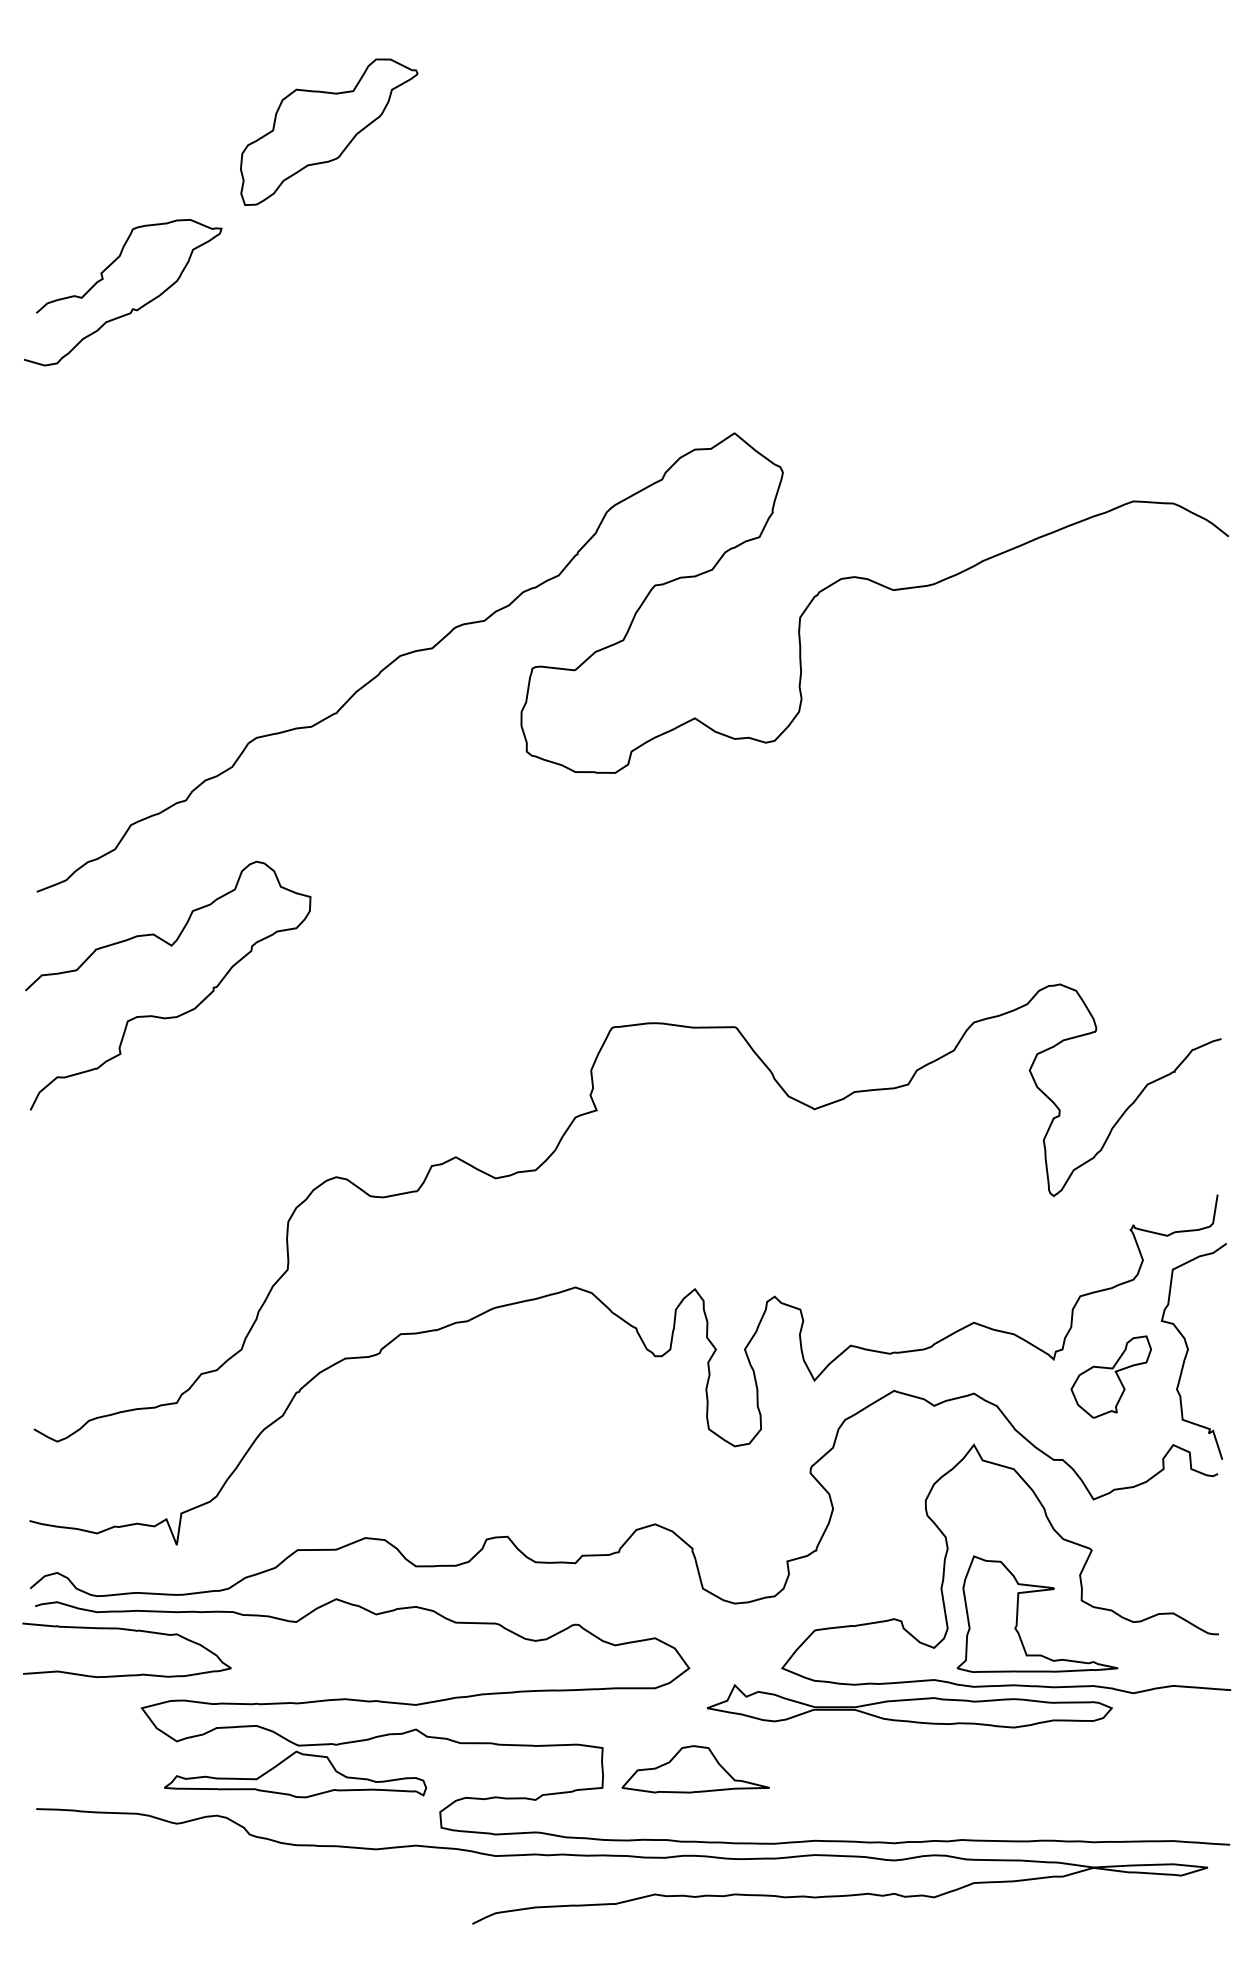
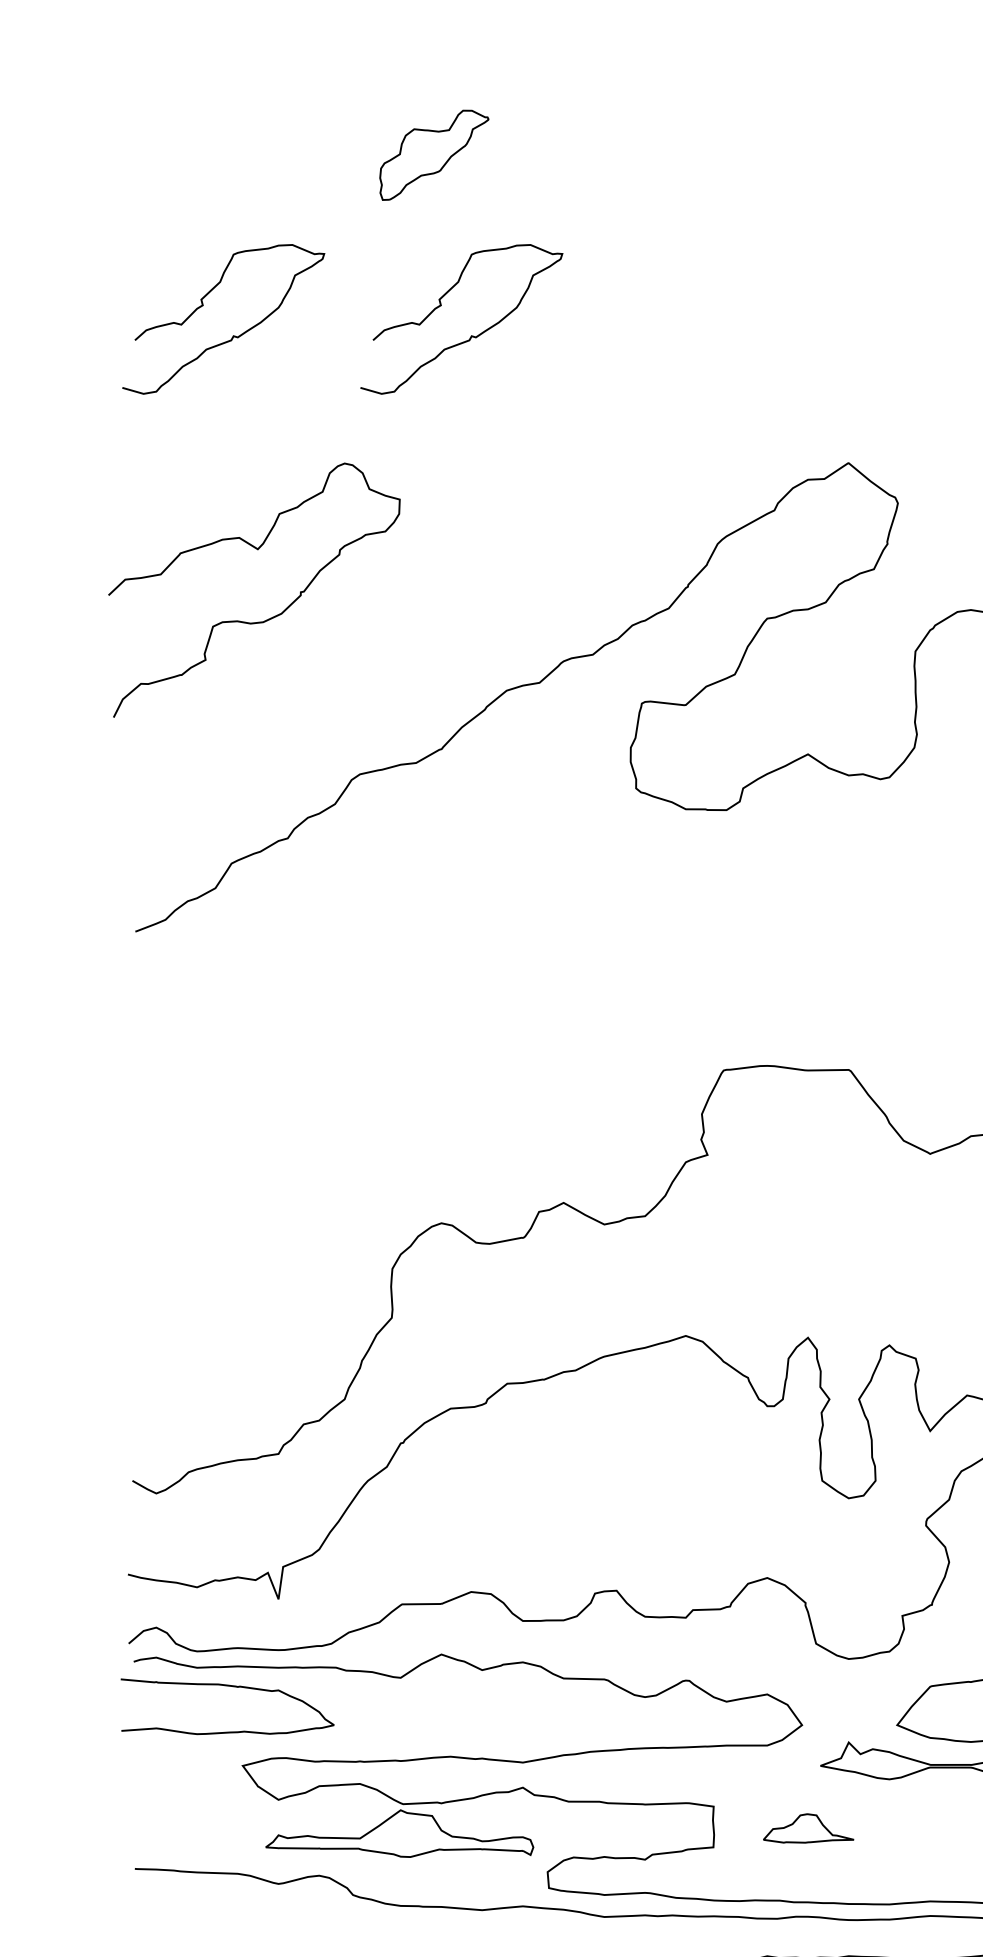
part: (329, 131) -> (434, 154), size x0.6
curve: (365, 308) -> (471, 335), added
curve: (181, 1013) -> (267, 618), moved
part: (695, 1769) -> (808, 1828), size x0.6

